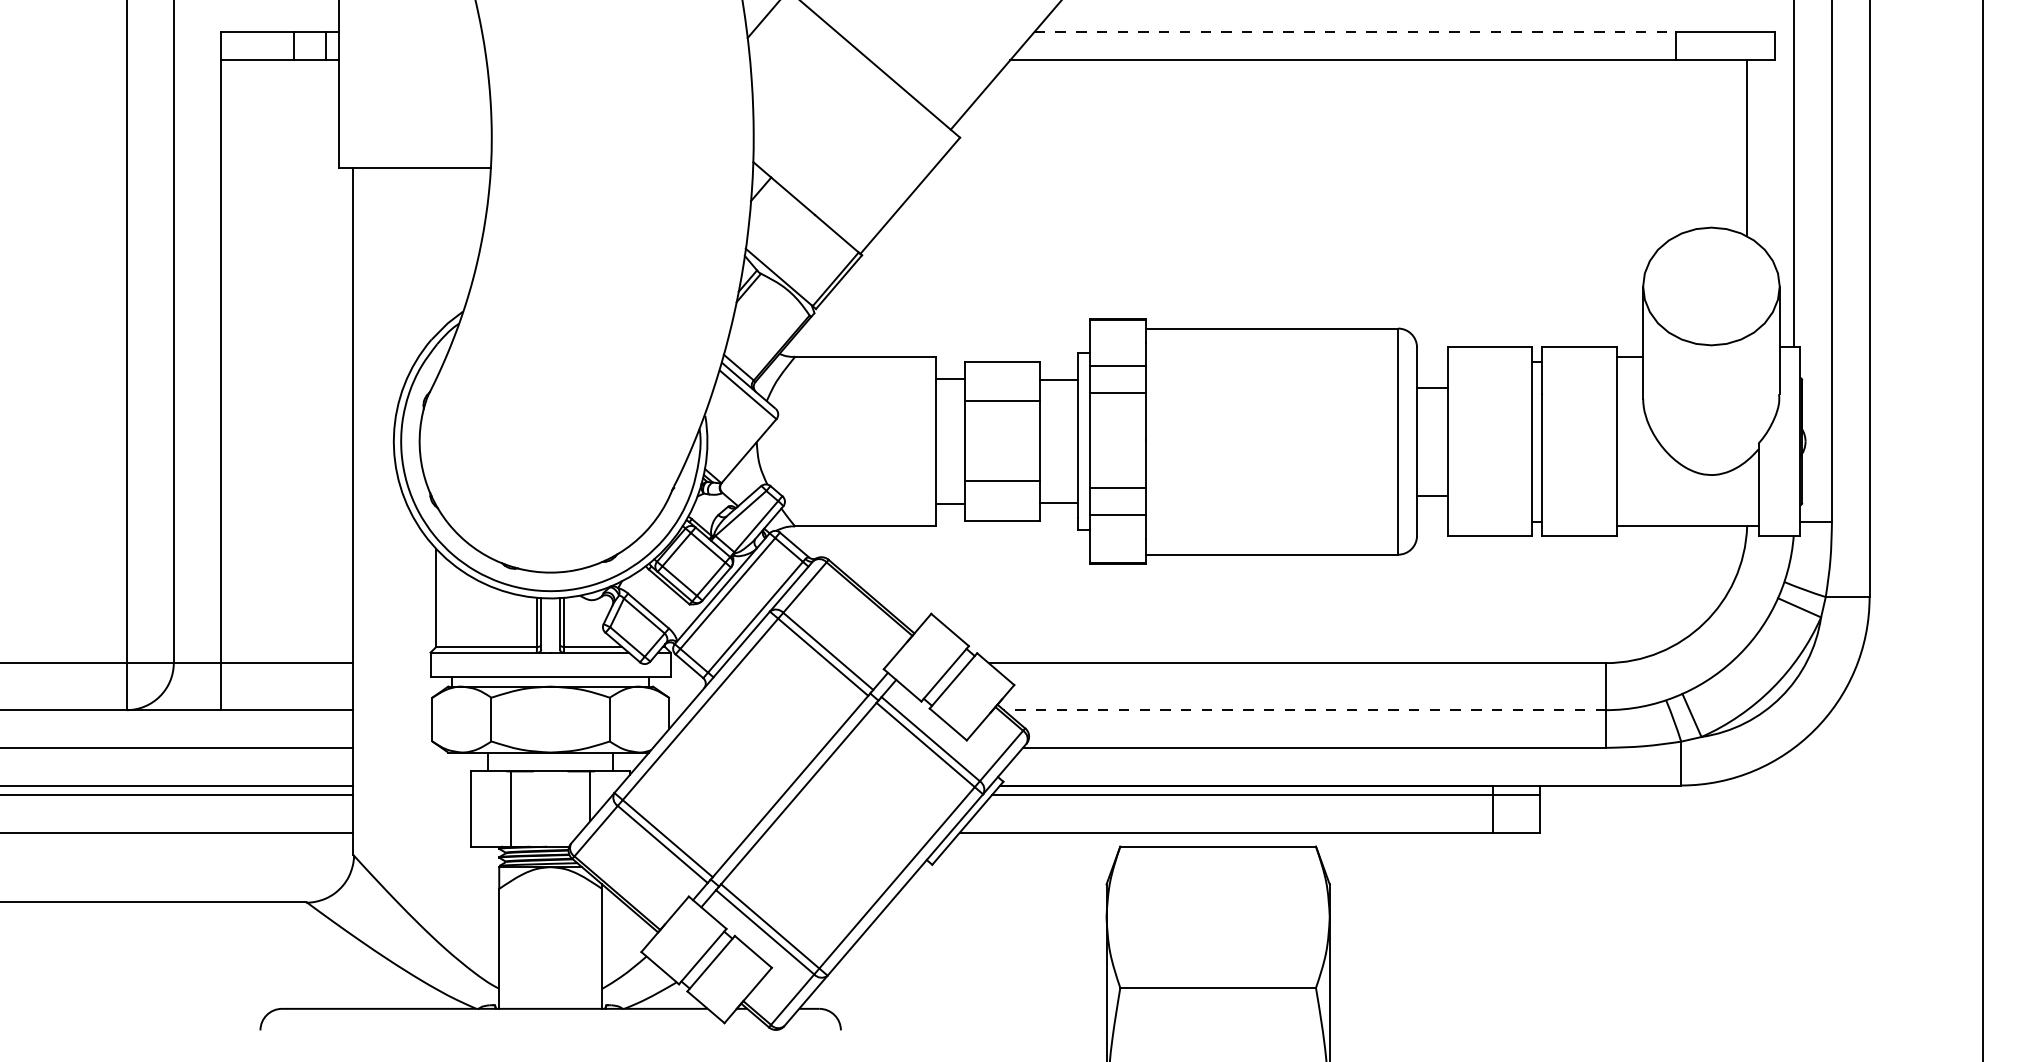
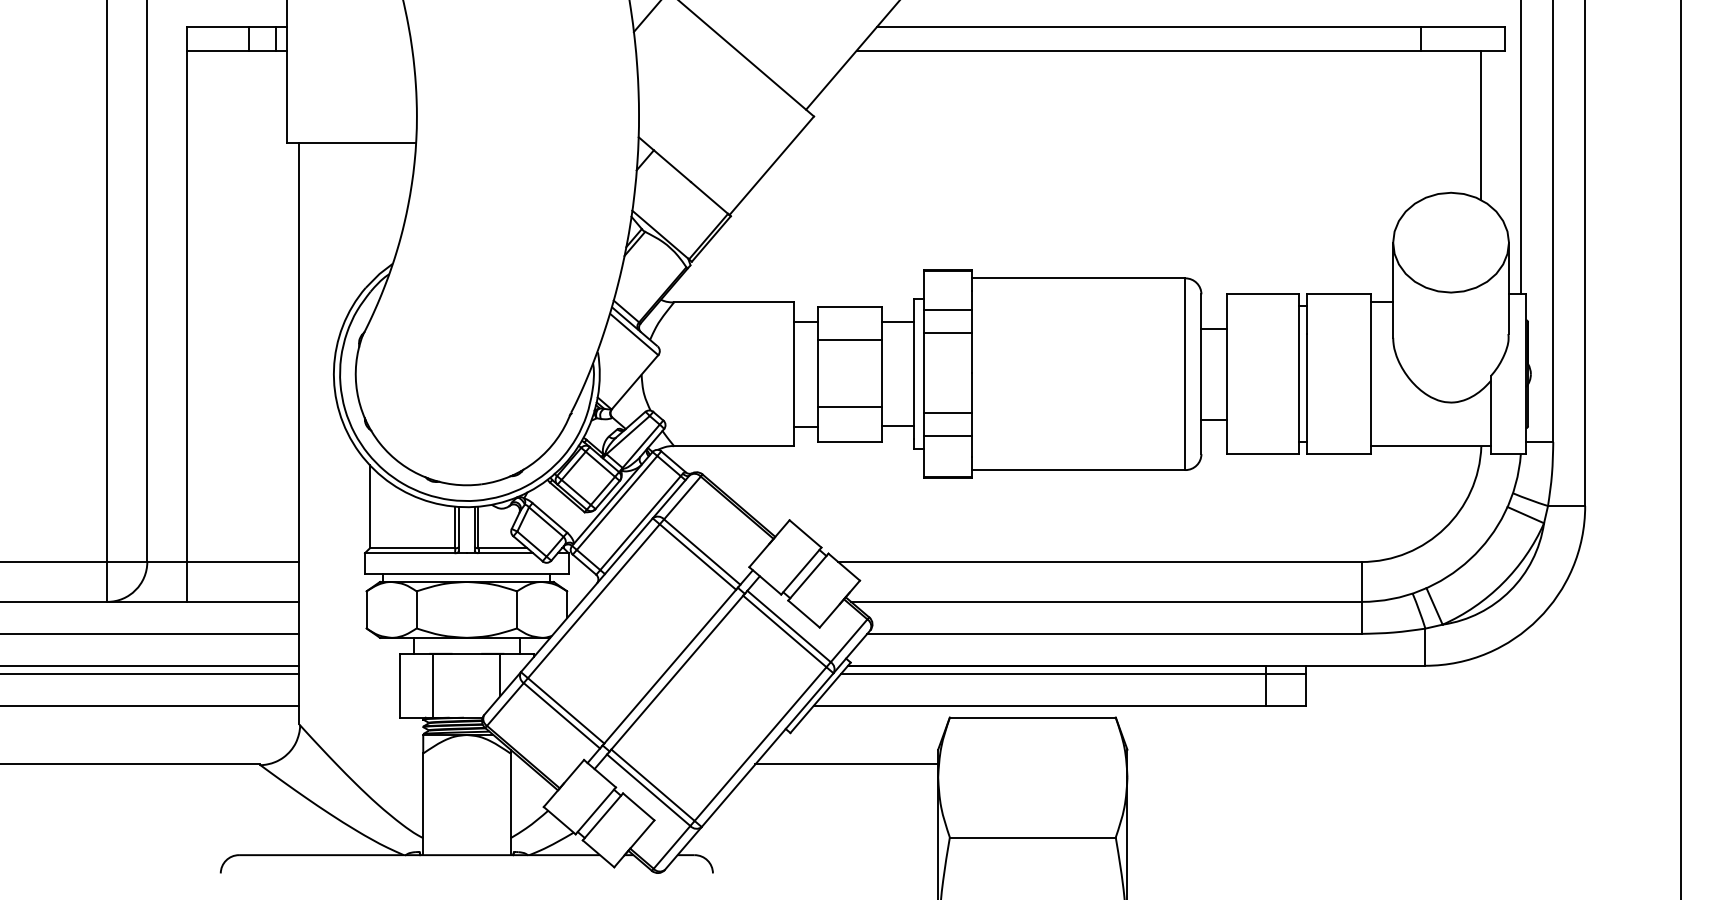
line: (1355, 31) -> (1149, 26), dashed -> solid
line: (1304, 710) -> (1106, 602), dashed -> solid
line: (998, 901) -> (846, 764), added

